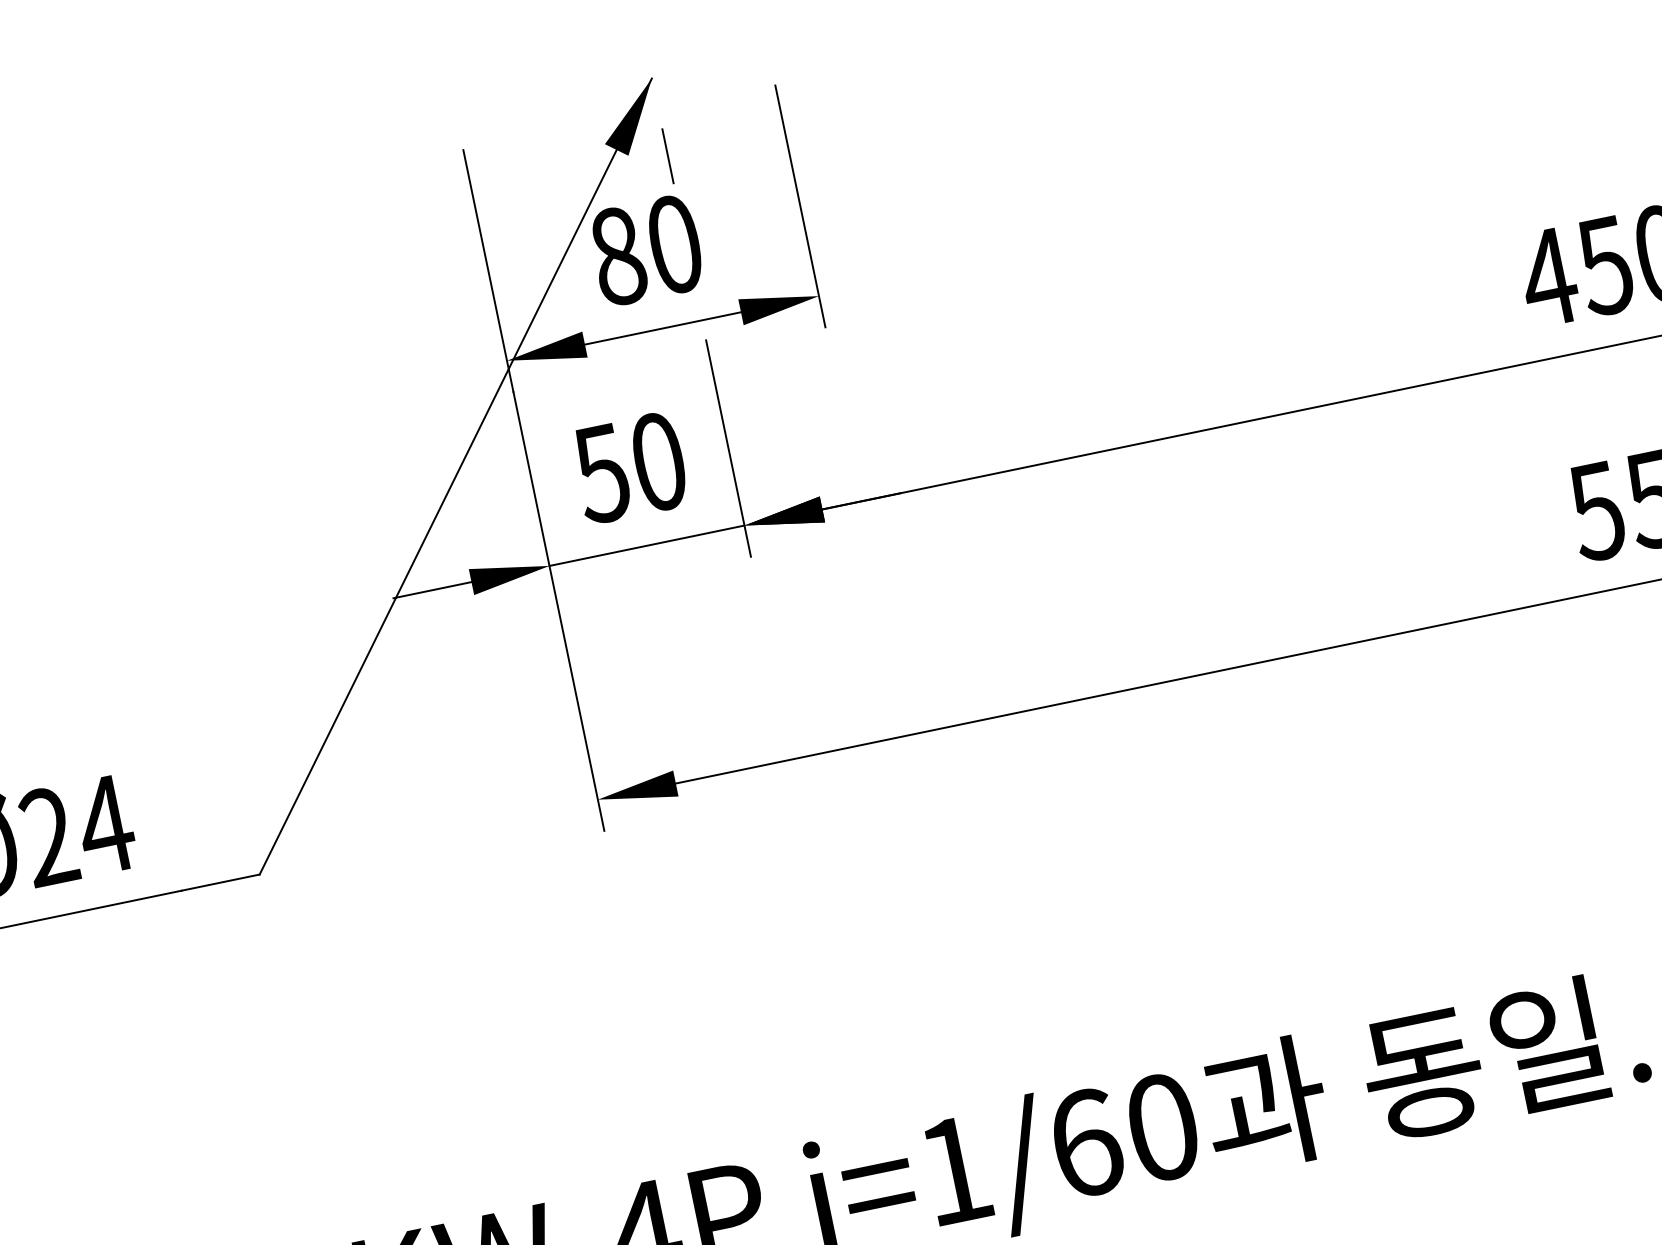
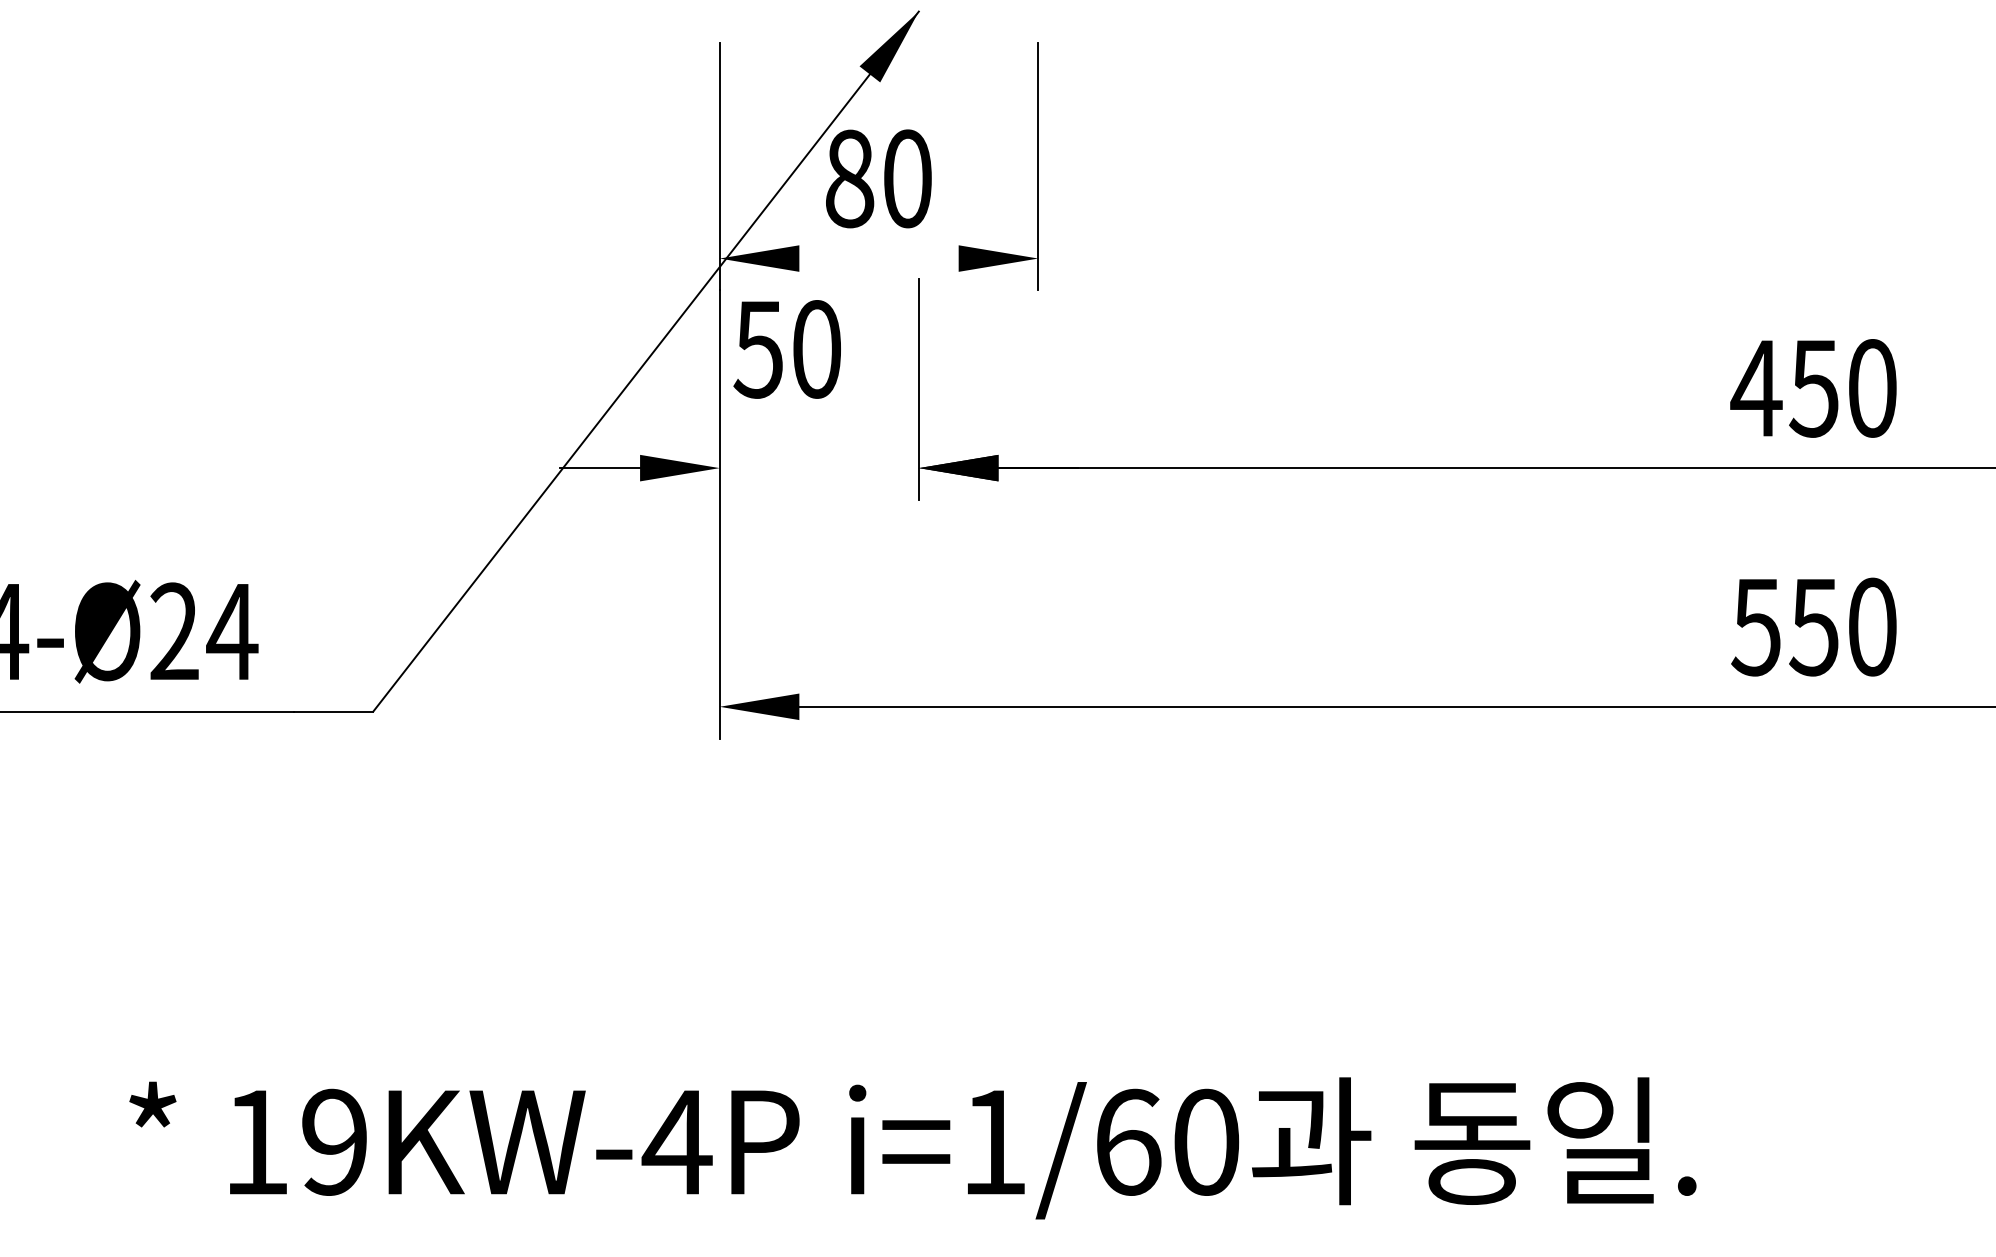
line: (667, 155) -> (918, 90), removed
line: (662, 328) -> (878, 258), removed
text: (629, 468) -> (786, 349), moved
line: (646, 546) -> (818, 468), removed

